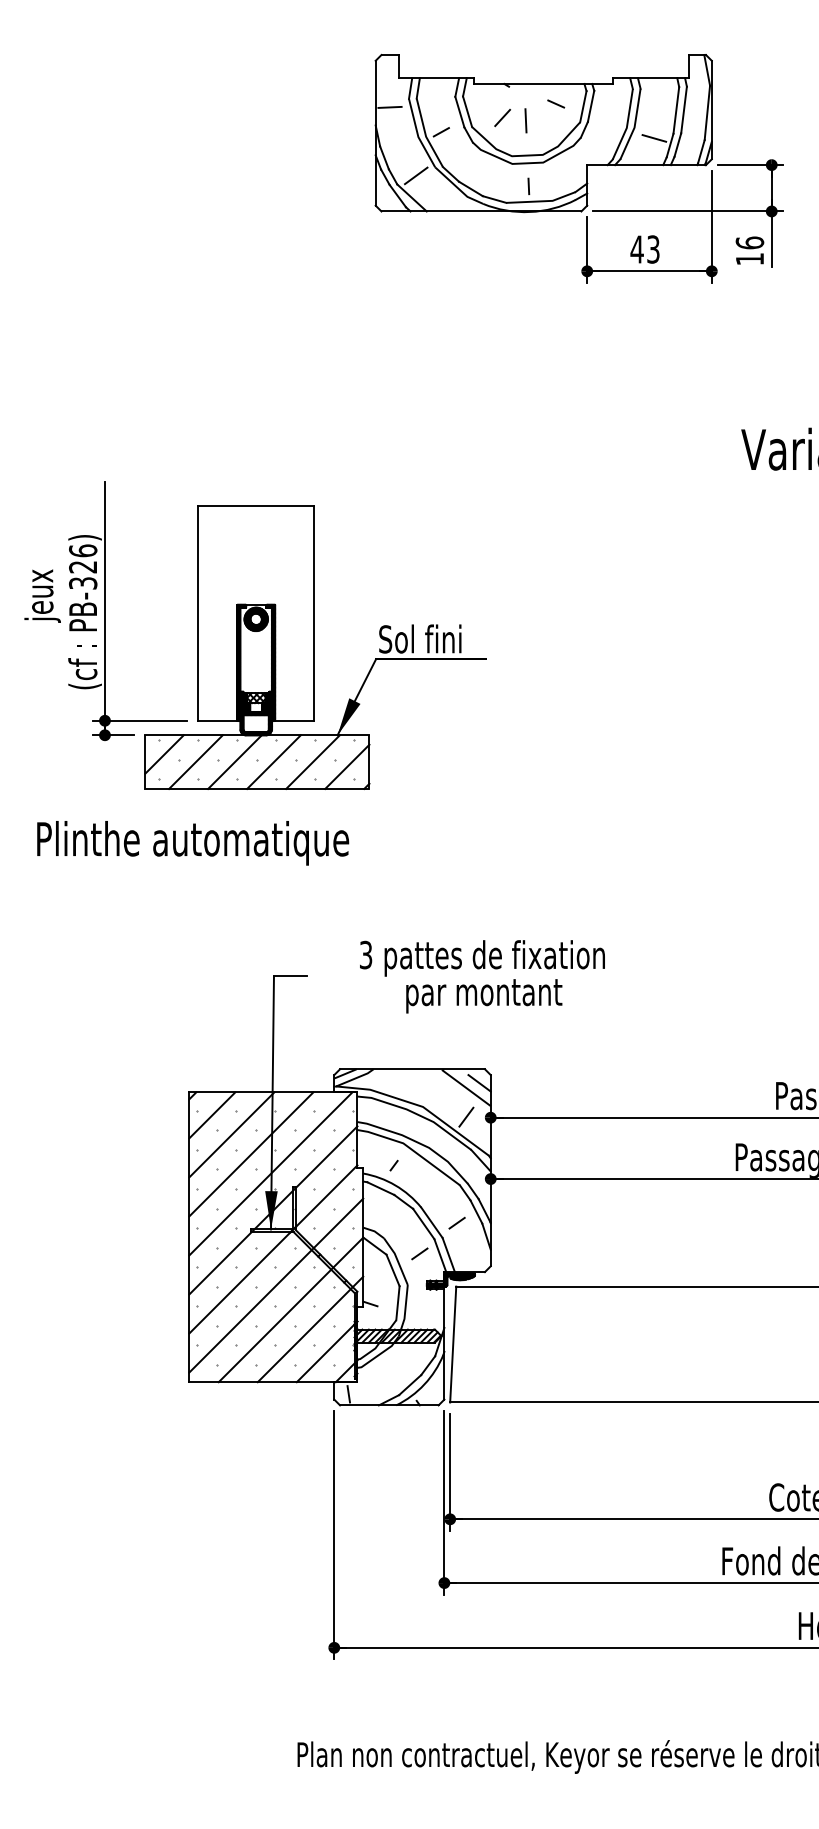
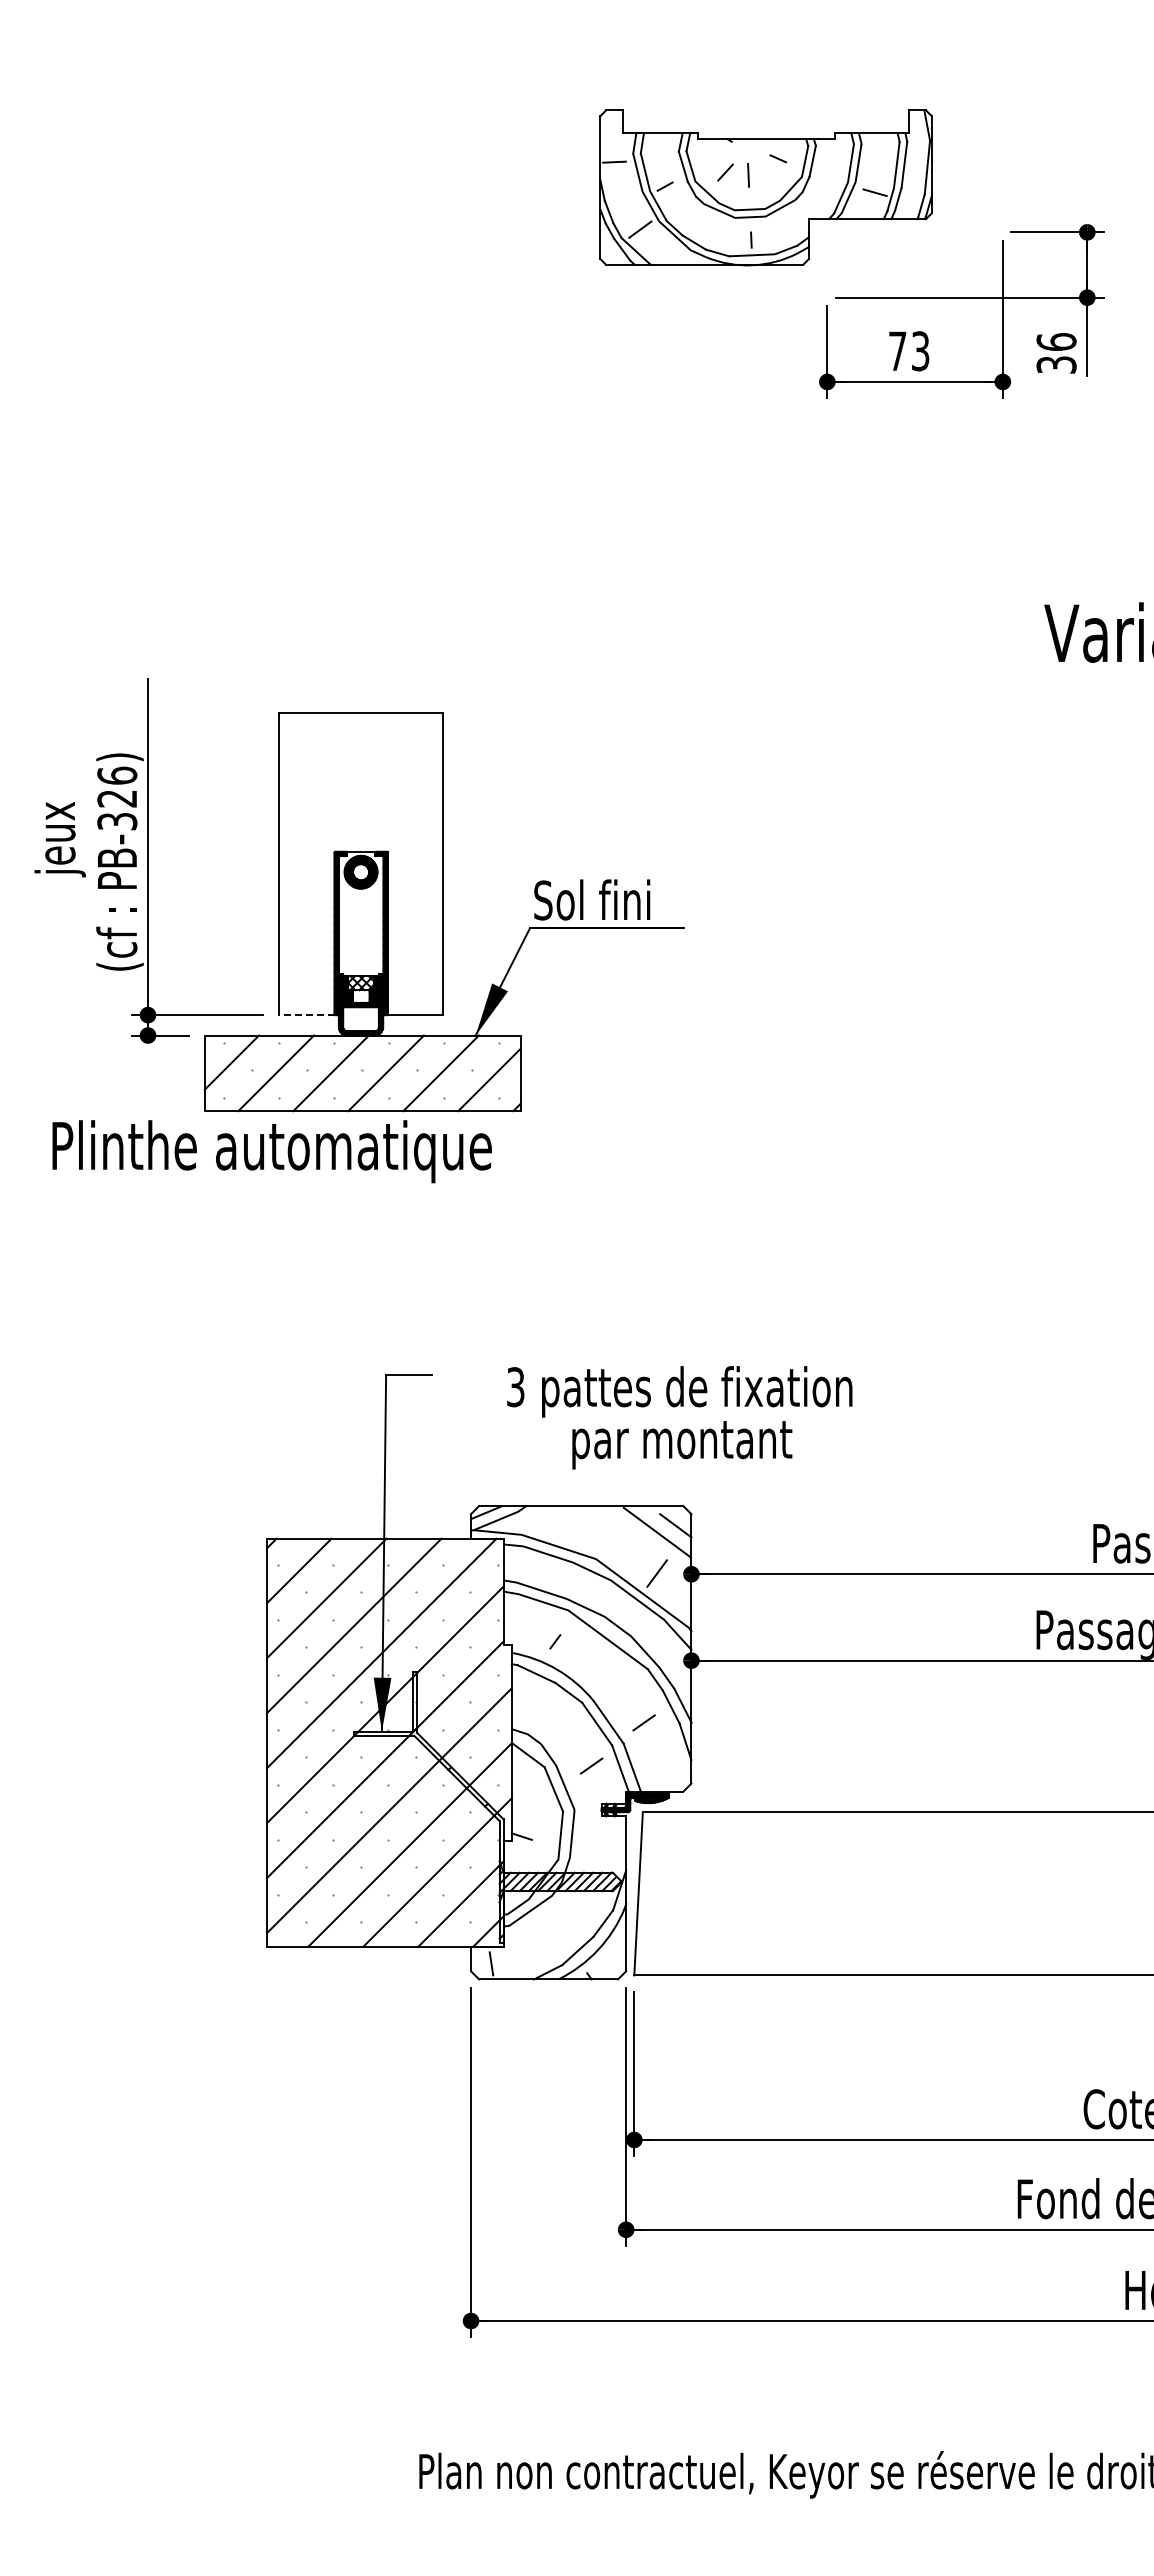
part: (543, 133) -> (765, 187), size x0.7
text: (637, 248) -> (897, 350), 43 -> 73
text: (749, 258) -> (1056, 364), 16 -> 36
line: (217, 721) -> (306, 1015), solid -> dashed
text: (192, 843) -> (271, 1151), moved
text: (482, 976) -> (679, 1417), moved

